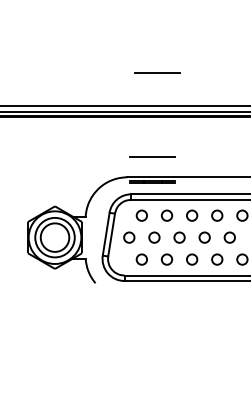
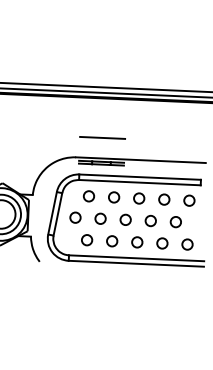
line: (157, 72) -> (110, 53), removed

